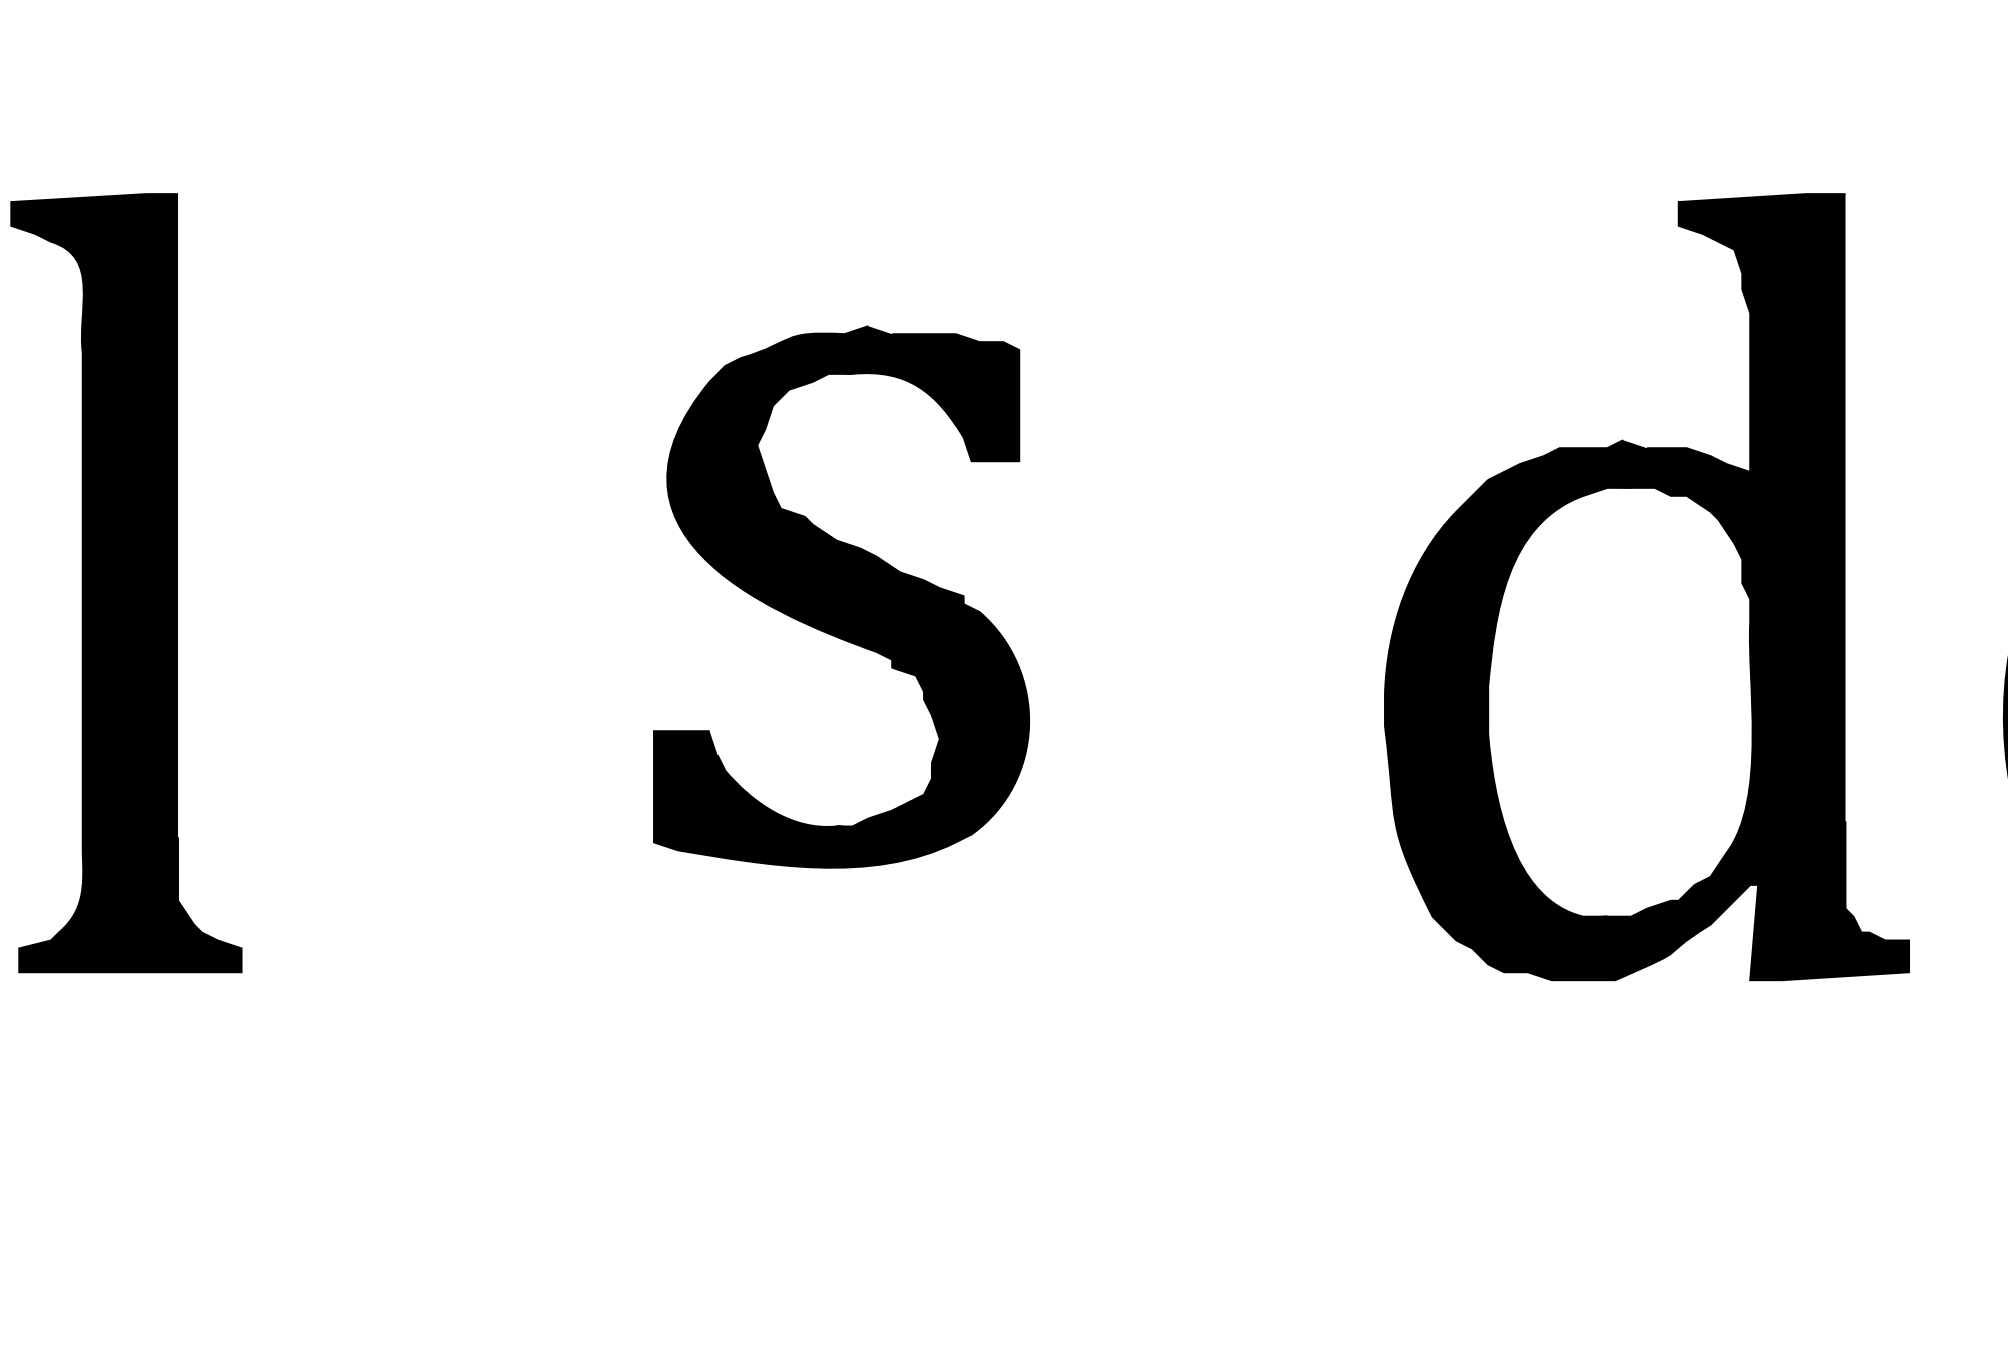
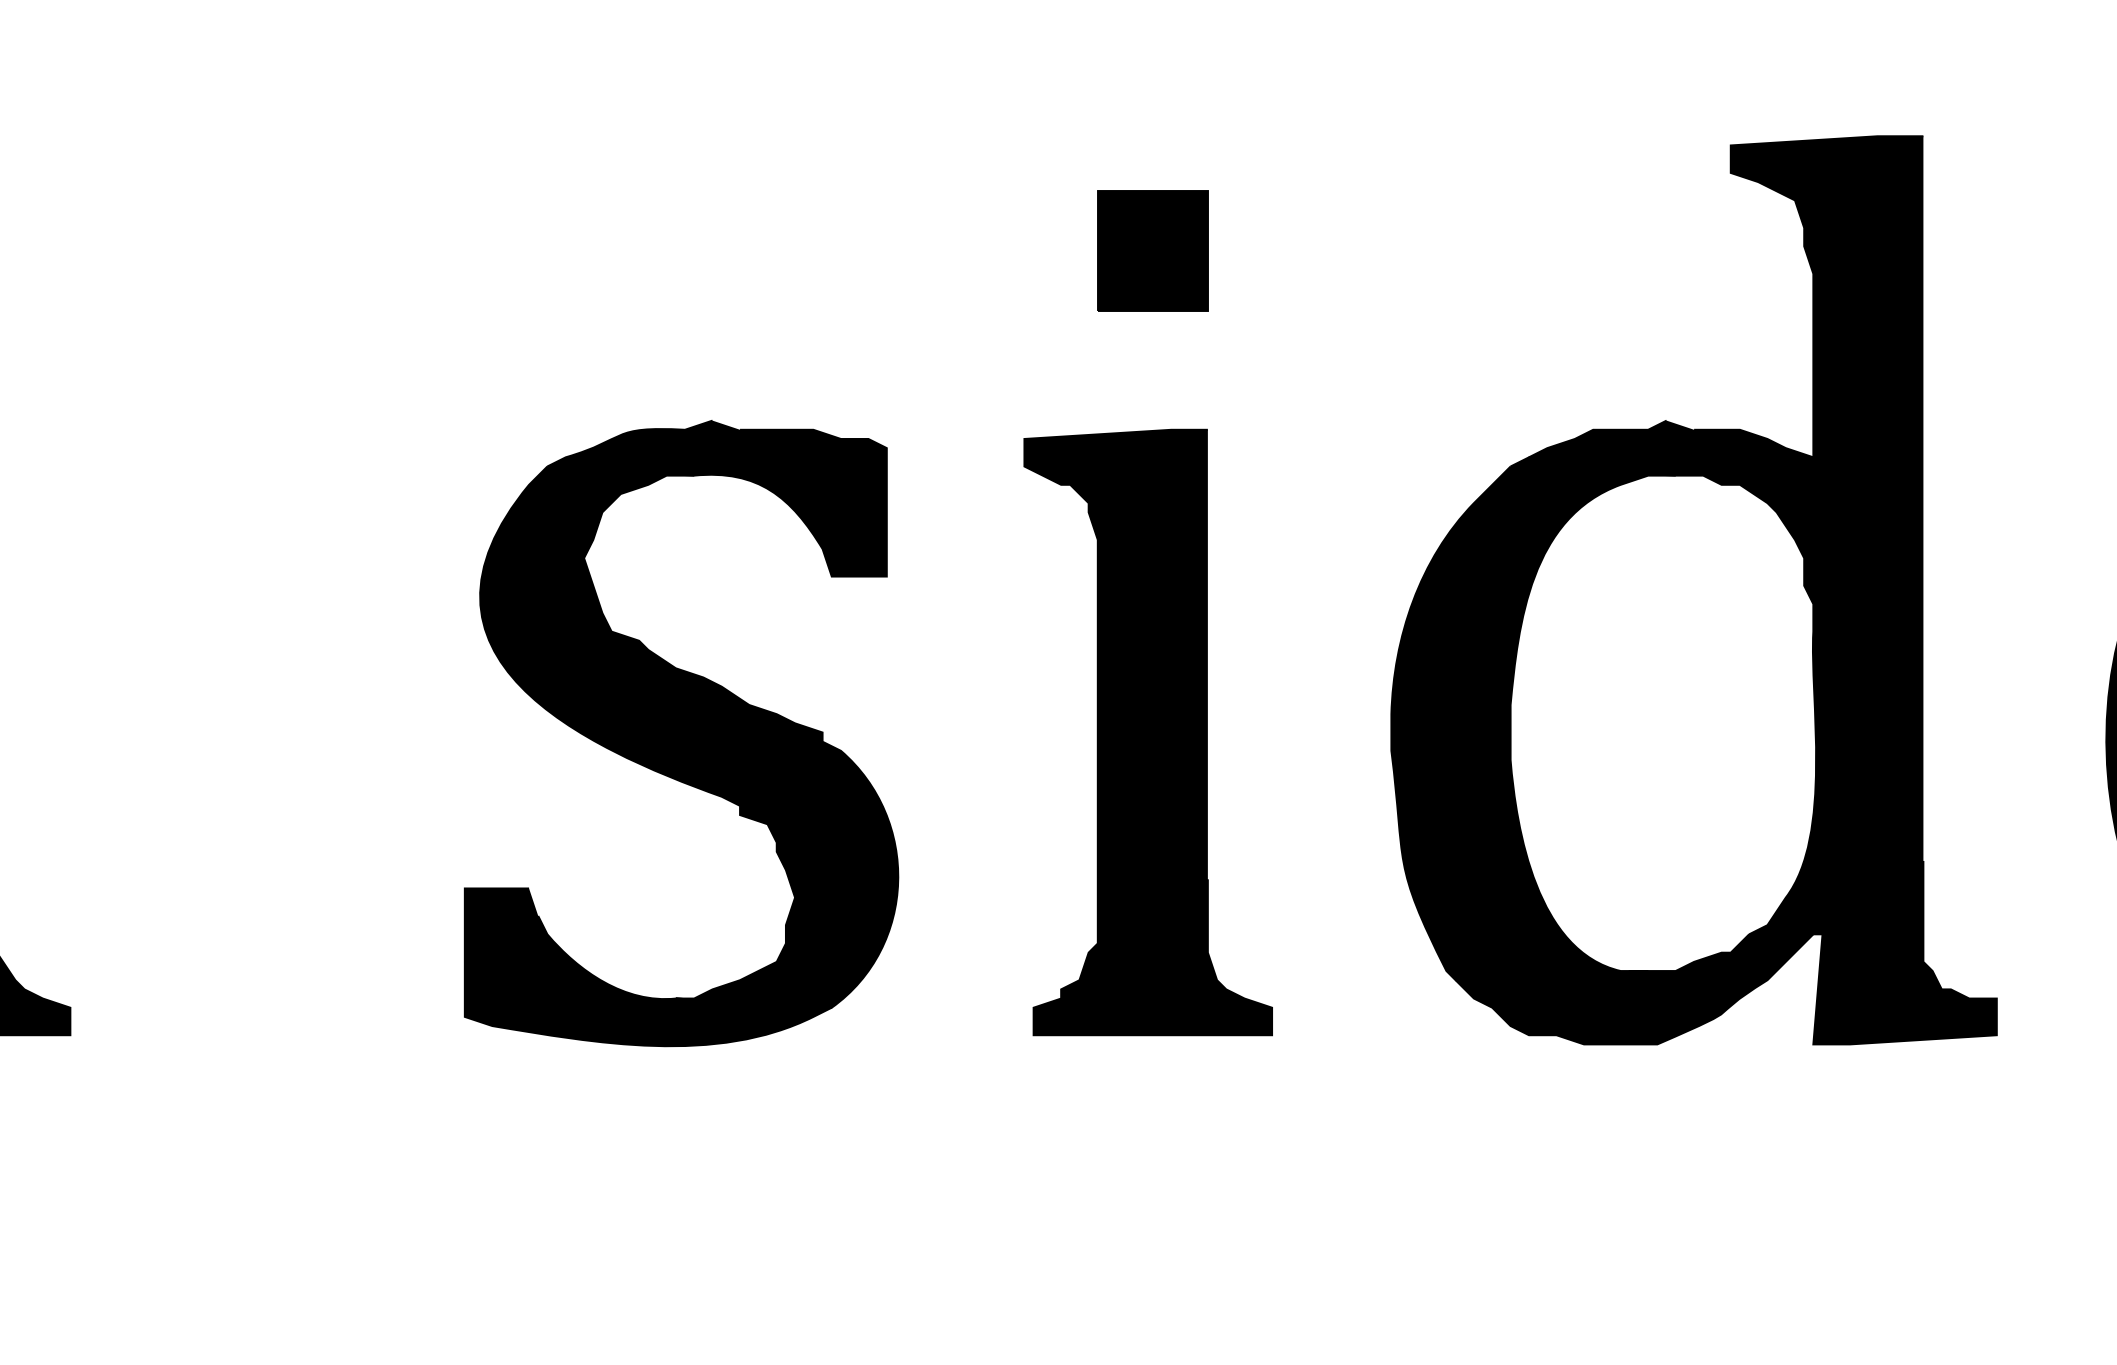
part: (1178, 293) -> (1152, 251), added
part: (841, 596) -> (681, 732), moved
part: (1174, 710) -> (1148, 732), added

